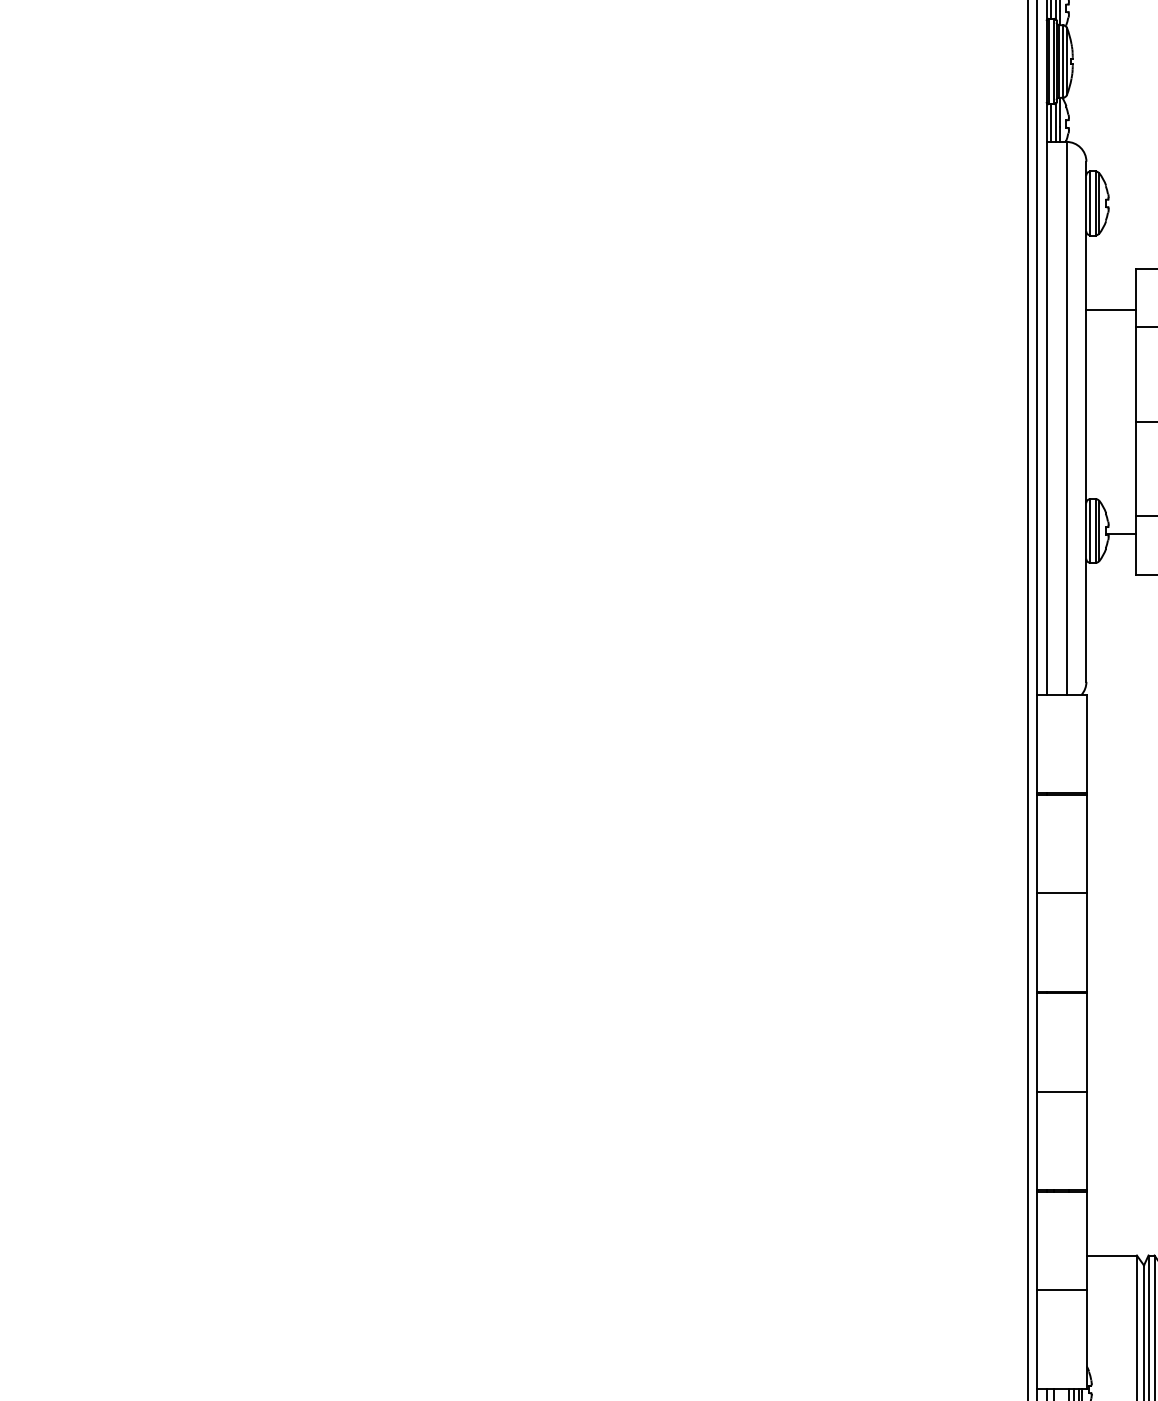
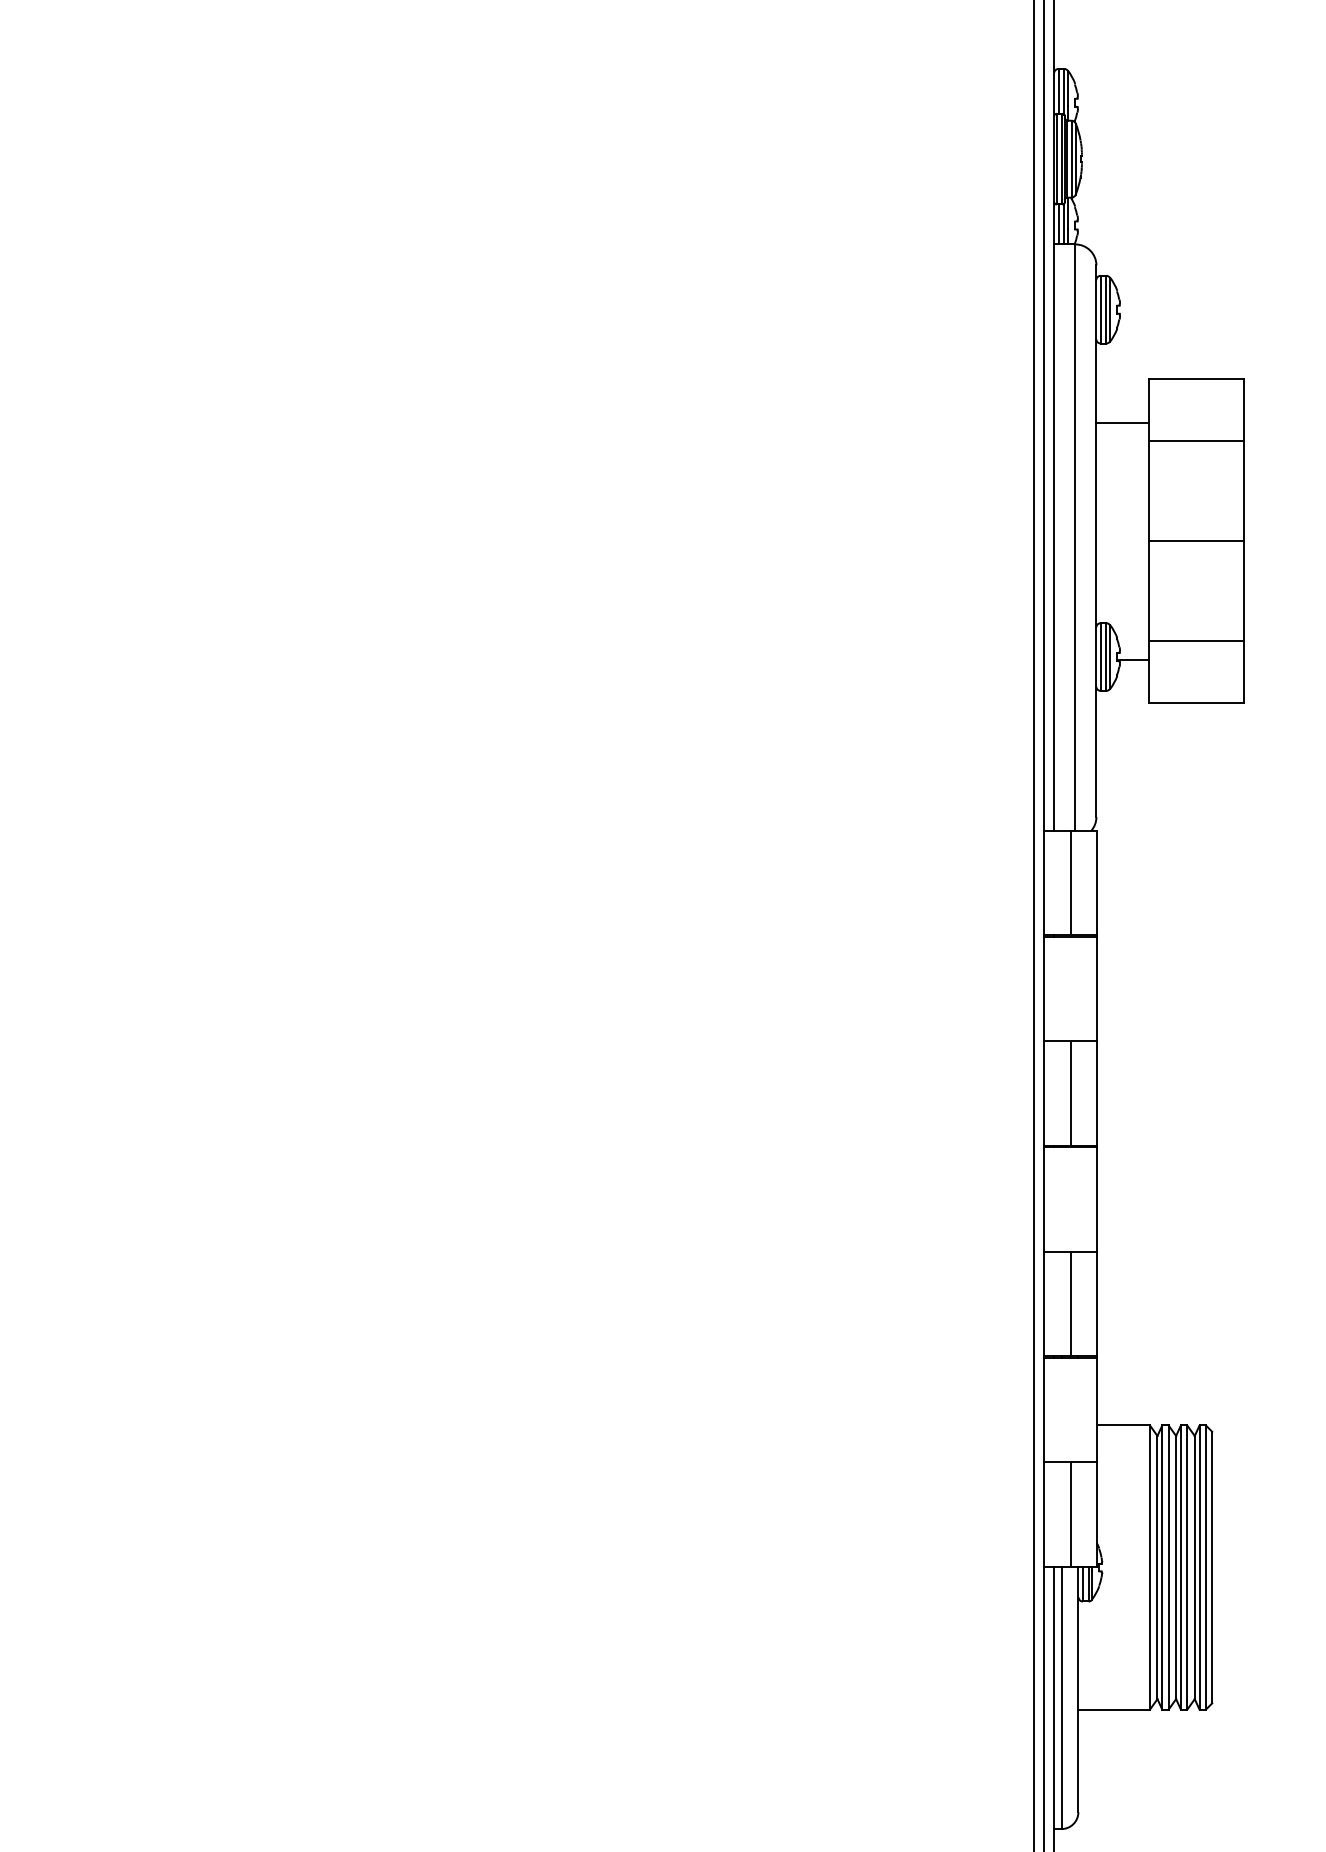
line: (1061, 743) -> (1070, 882), added
line: (1061, 942) -> (1070, 1093), added
line: (1061, 1140) -> (1070, 1303), added
line: (1061, 1339) -> (1070, 1514), added

